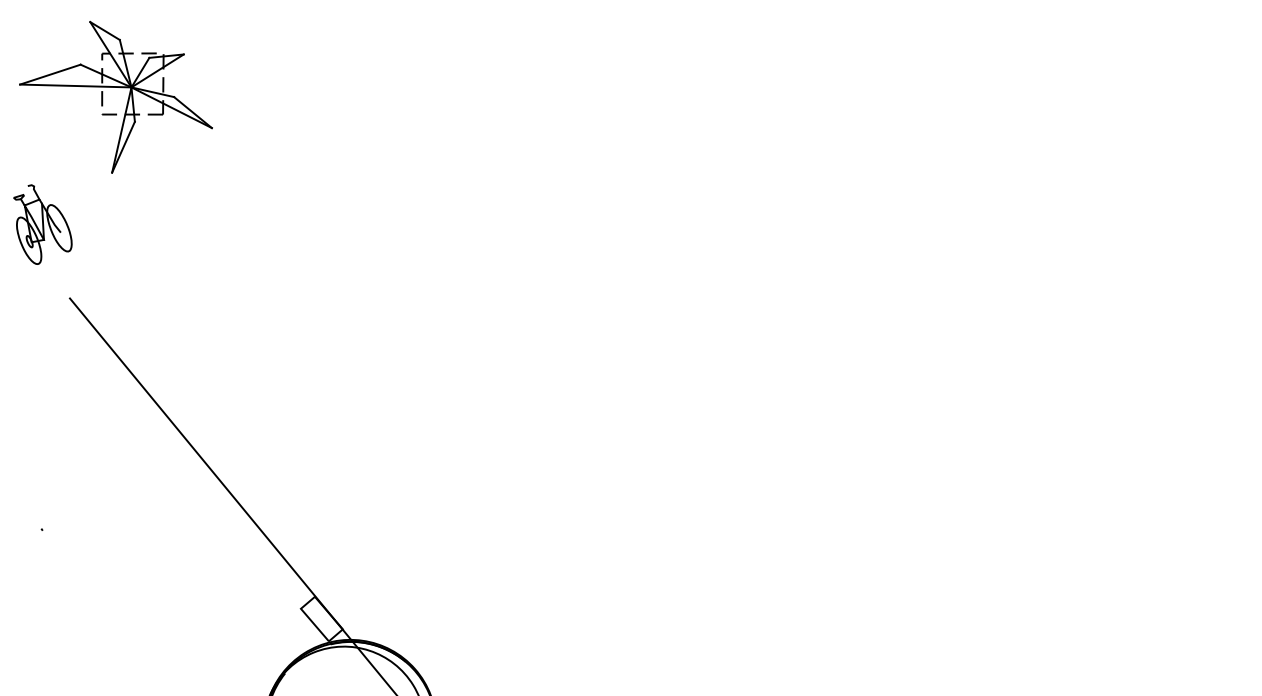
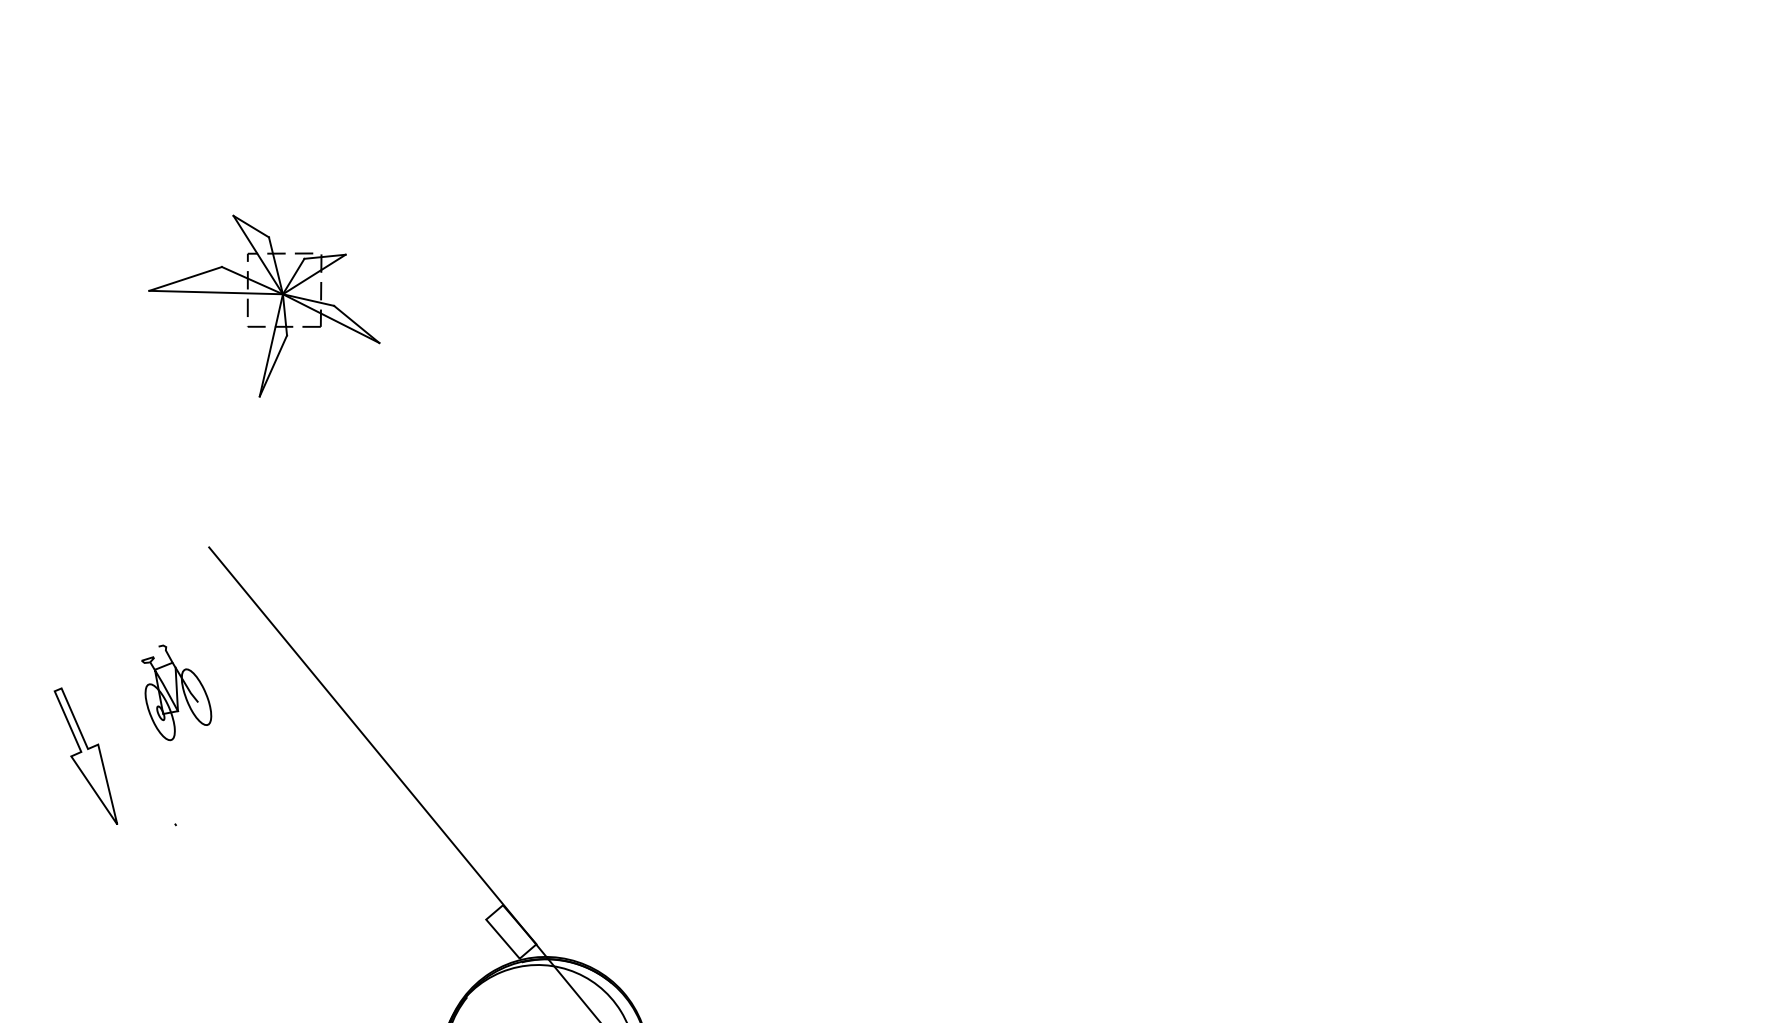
part: (42, 224) -> (176, 692), moved

